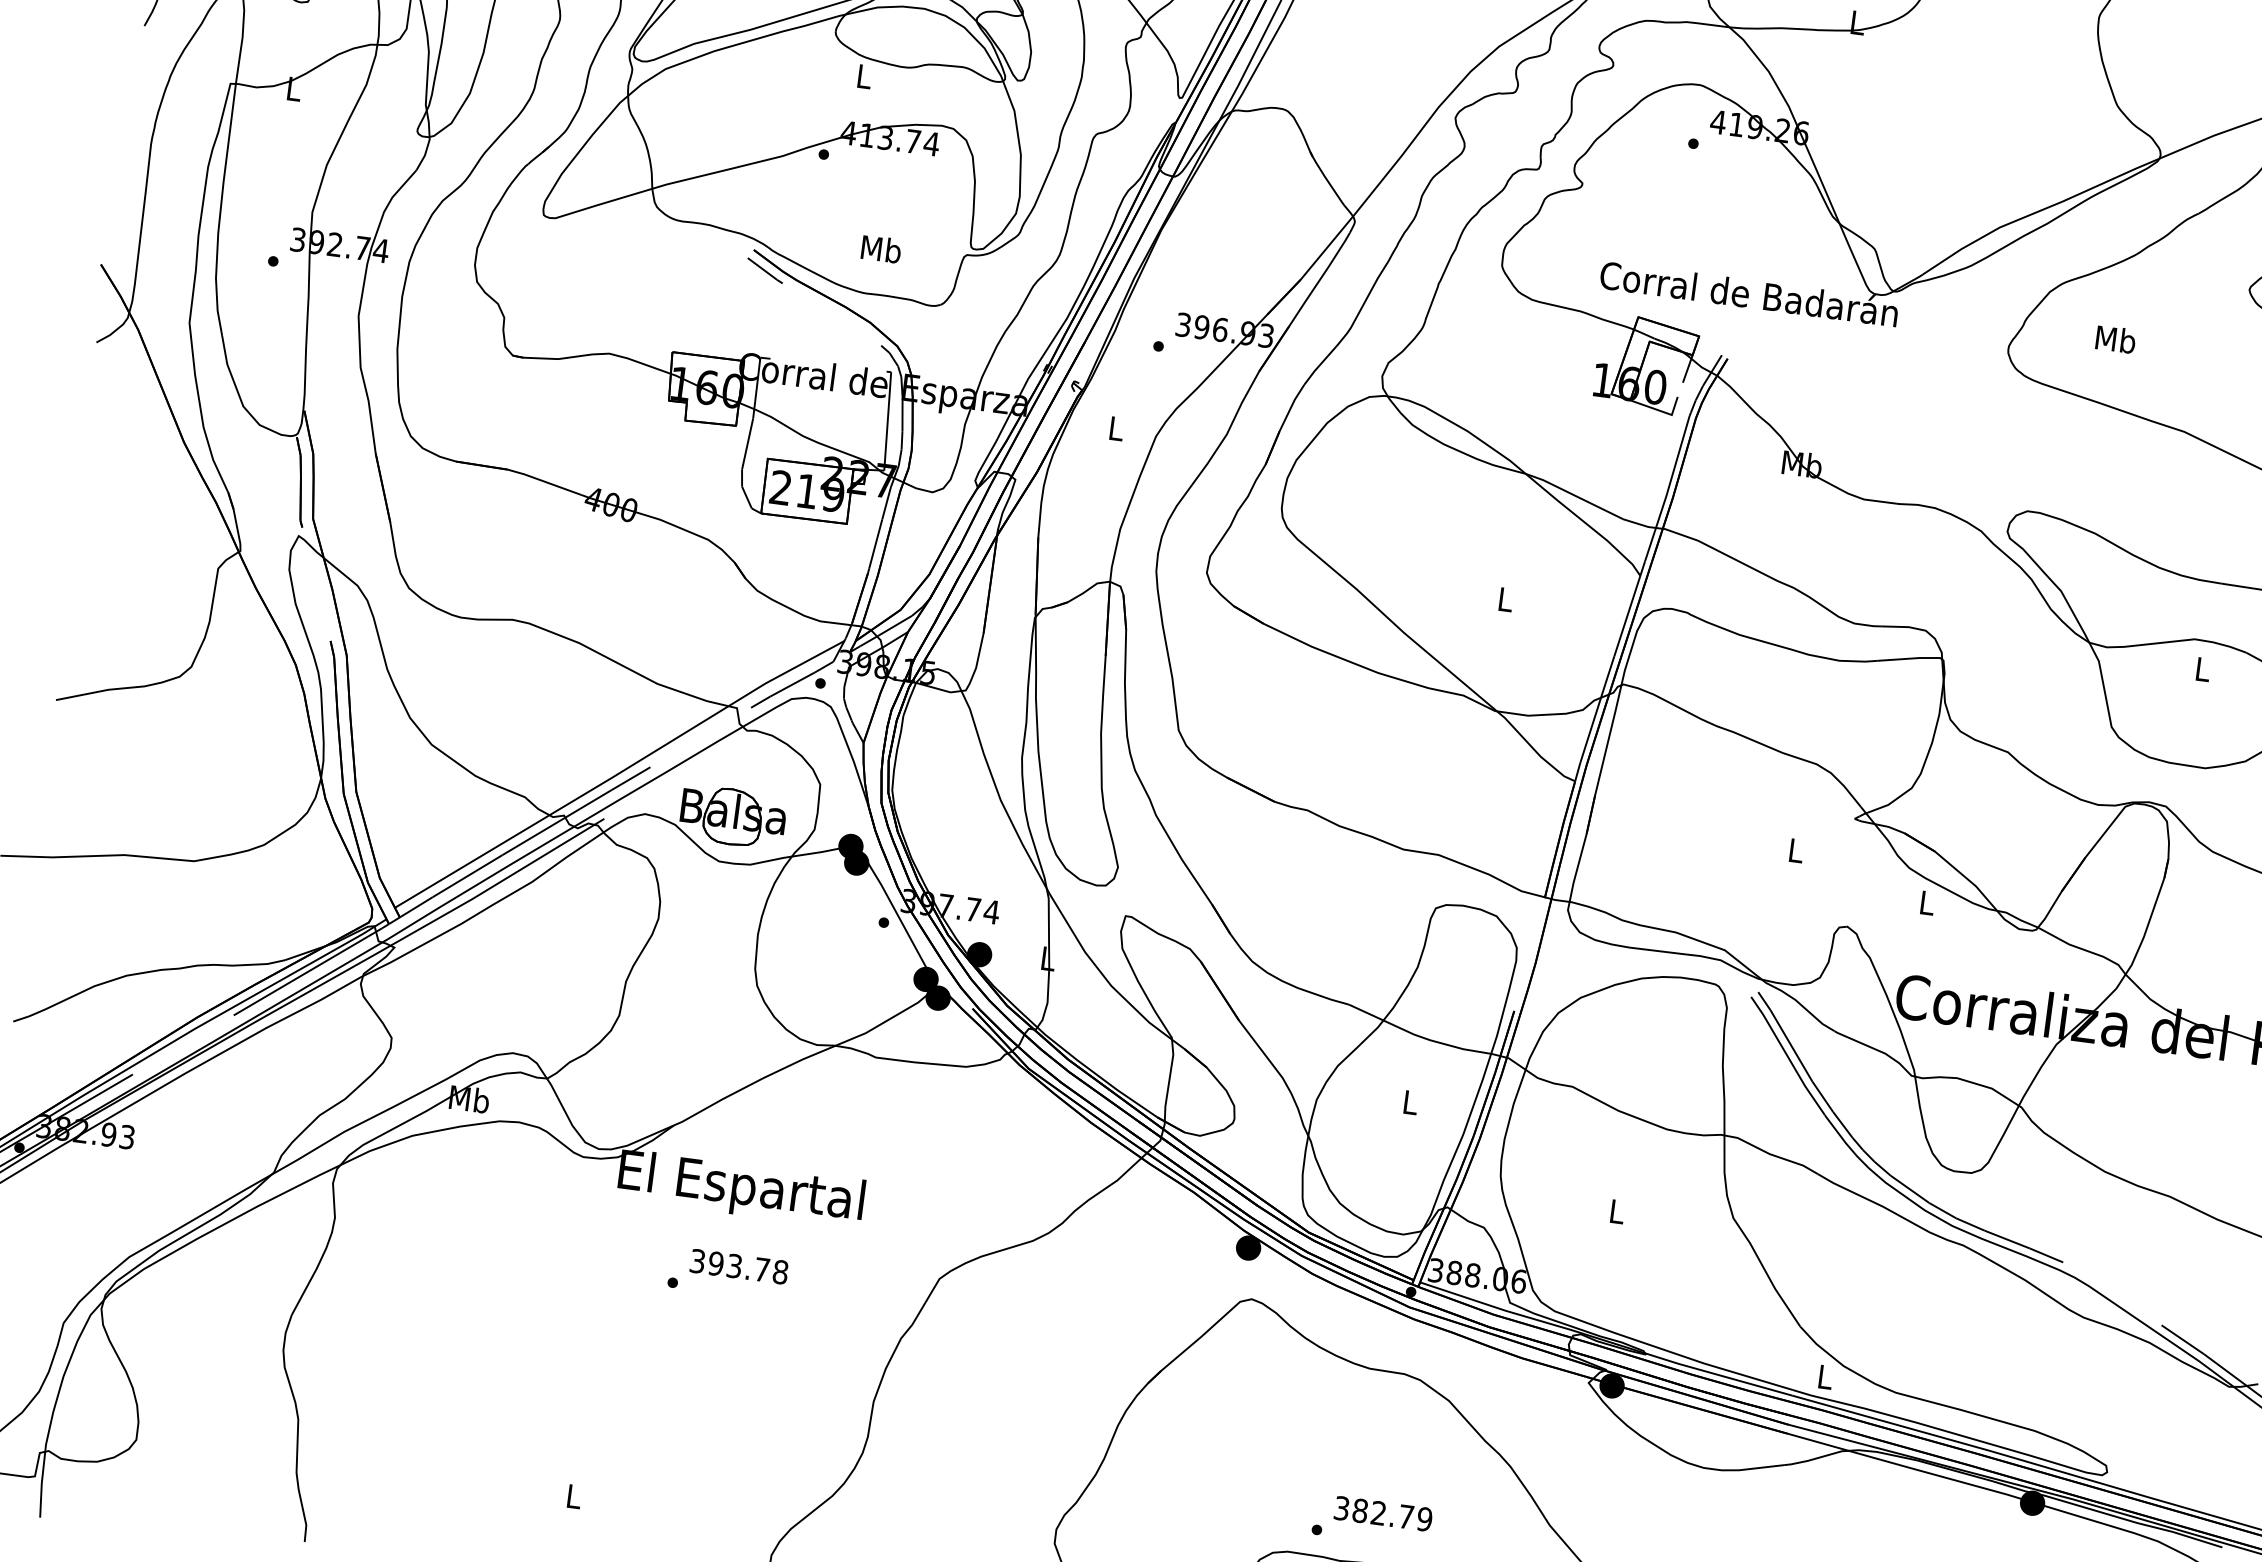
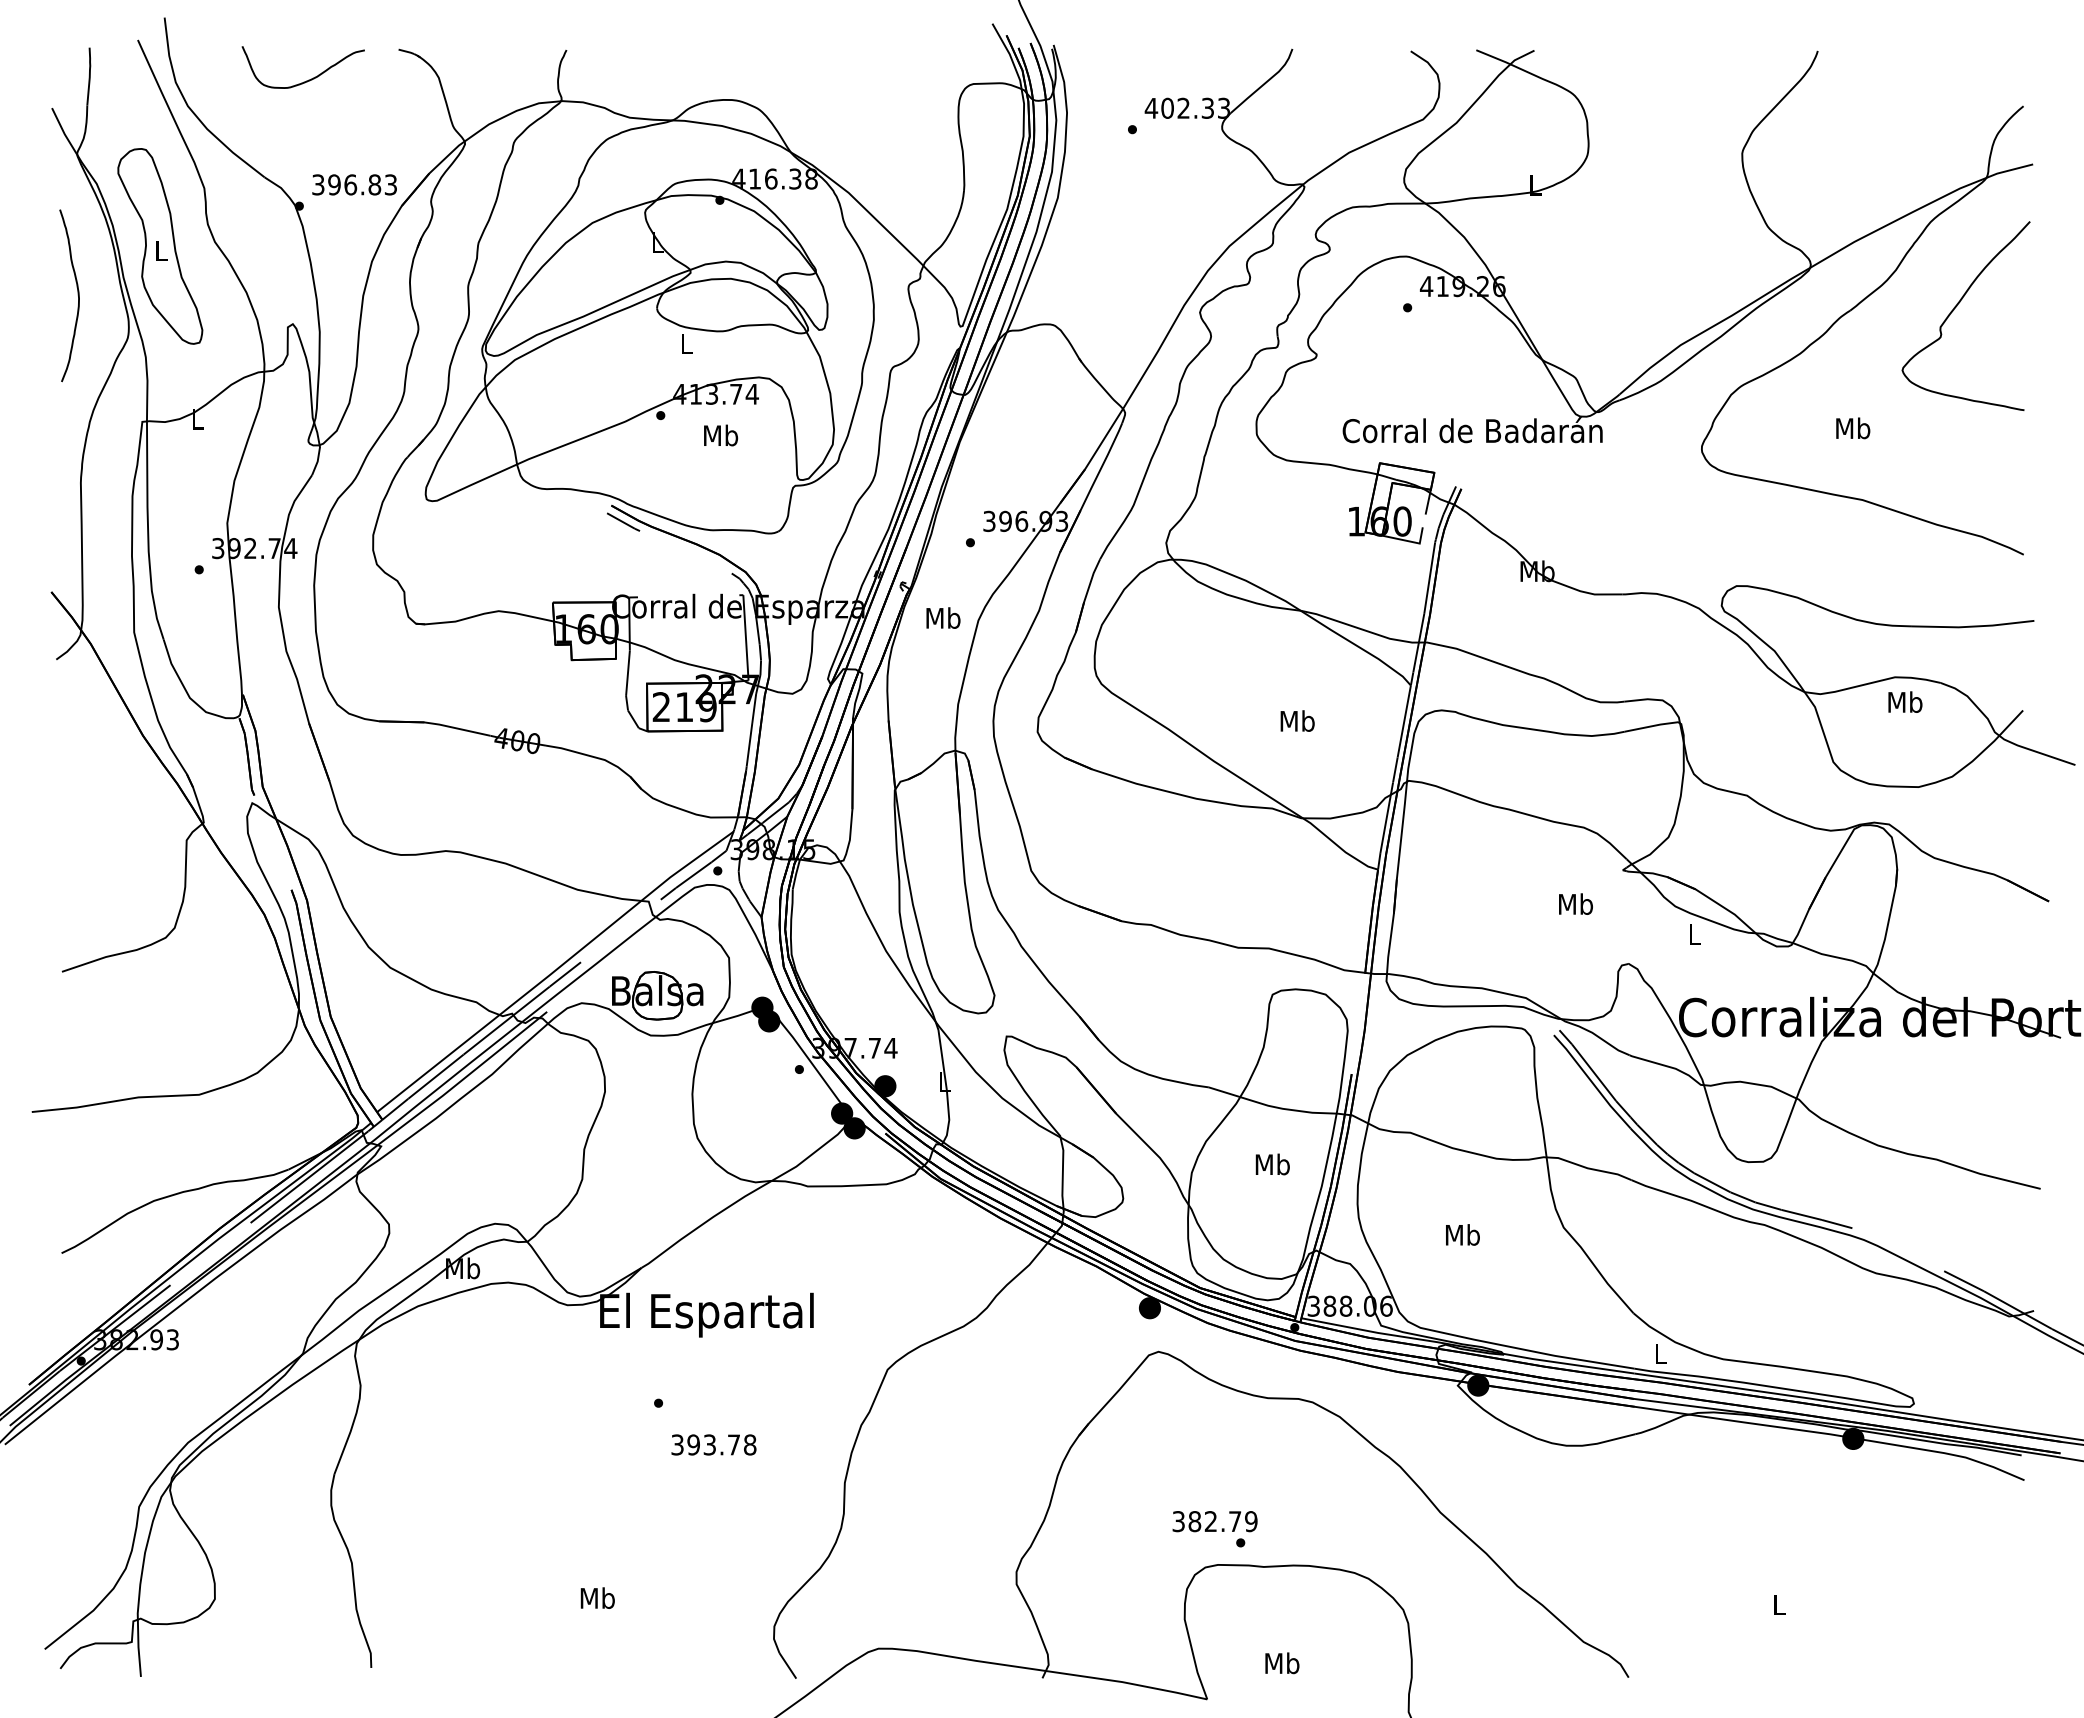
text: (881, 249) -> (721, 435), moved
text: (2116, 339) -> (1853, 428), moved
text: (1116, 427) -> (943, 617), L -> Mb
text: (1505, 598) -> (1297, 720), L -> Mb
text: (2203, 668) -> (1905, 701), L -> Mb
text: (1795, 849) -> (1575, 903), L -> Mb
text: (1410, 1102) -> (1272, 1164), L -> Mb
text: (1616, 1210) -> (1462, 1234), L -> Mb
text: (738, 1266) -> (713, 1444), moved
text: (573, 1495) -> (597, 1597), L -> Mb
text: (1382, 1513) -> (1214, 1521), moved

